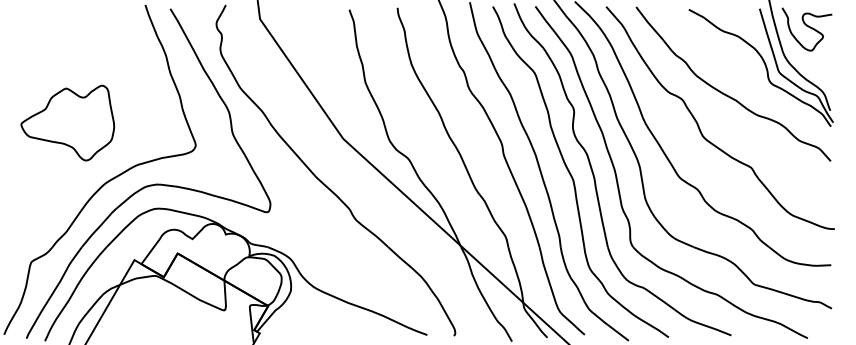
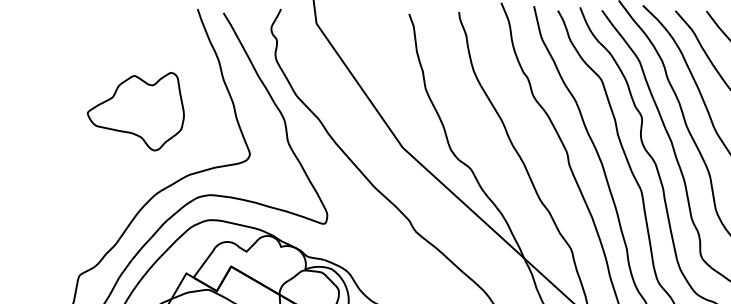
part: (67, 122) -> (135, 111), moved

